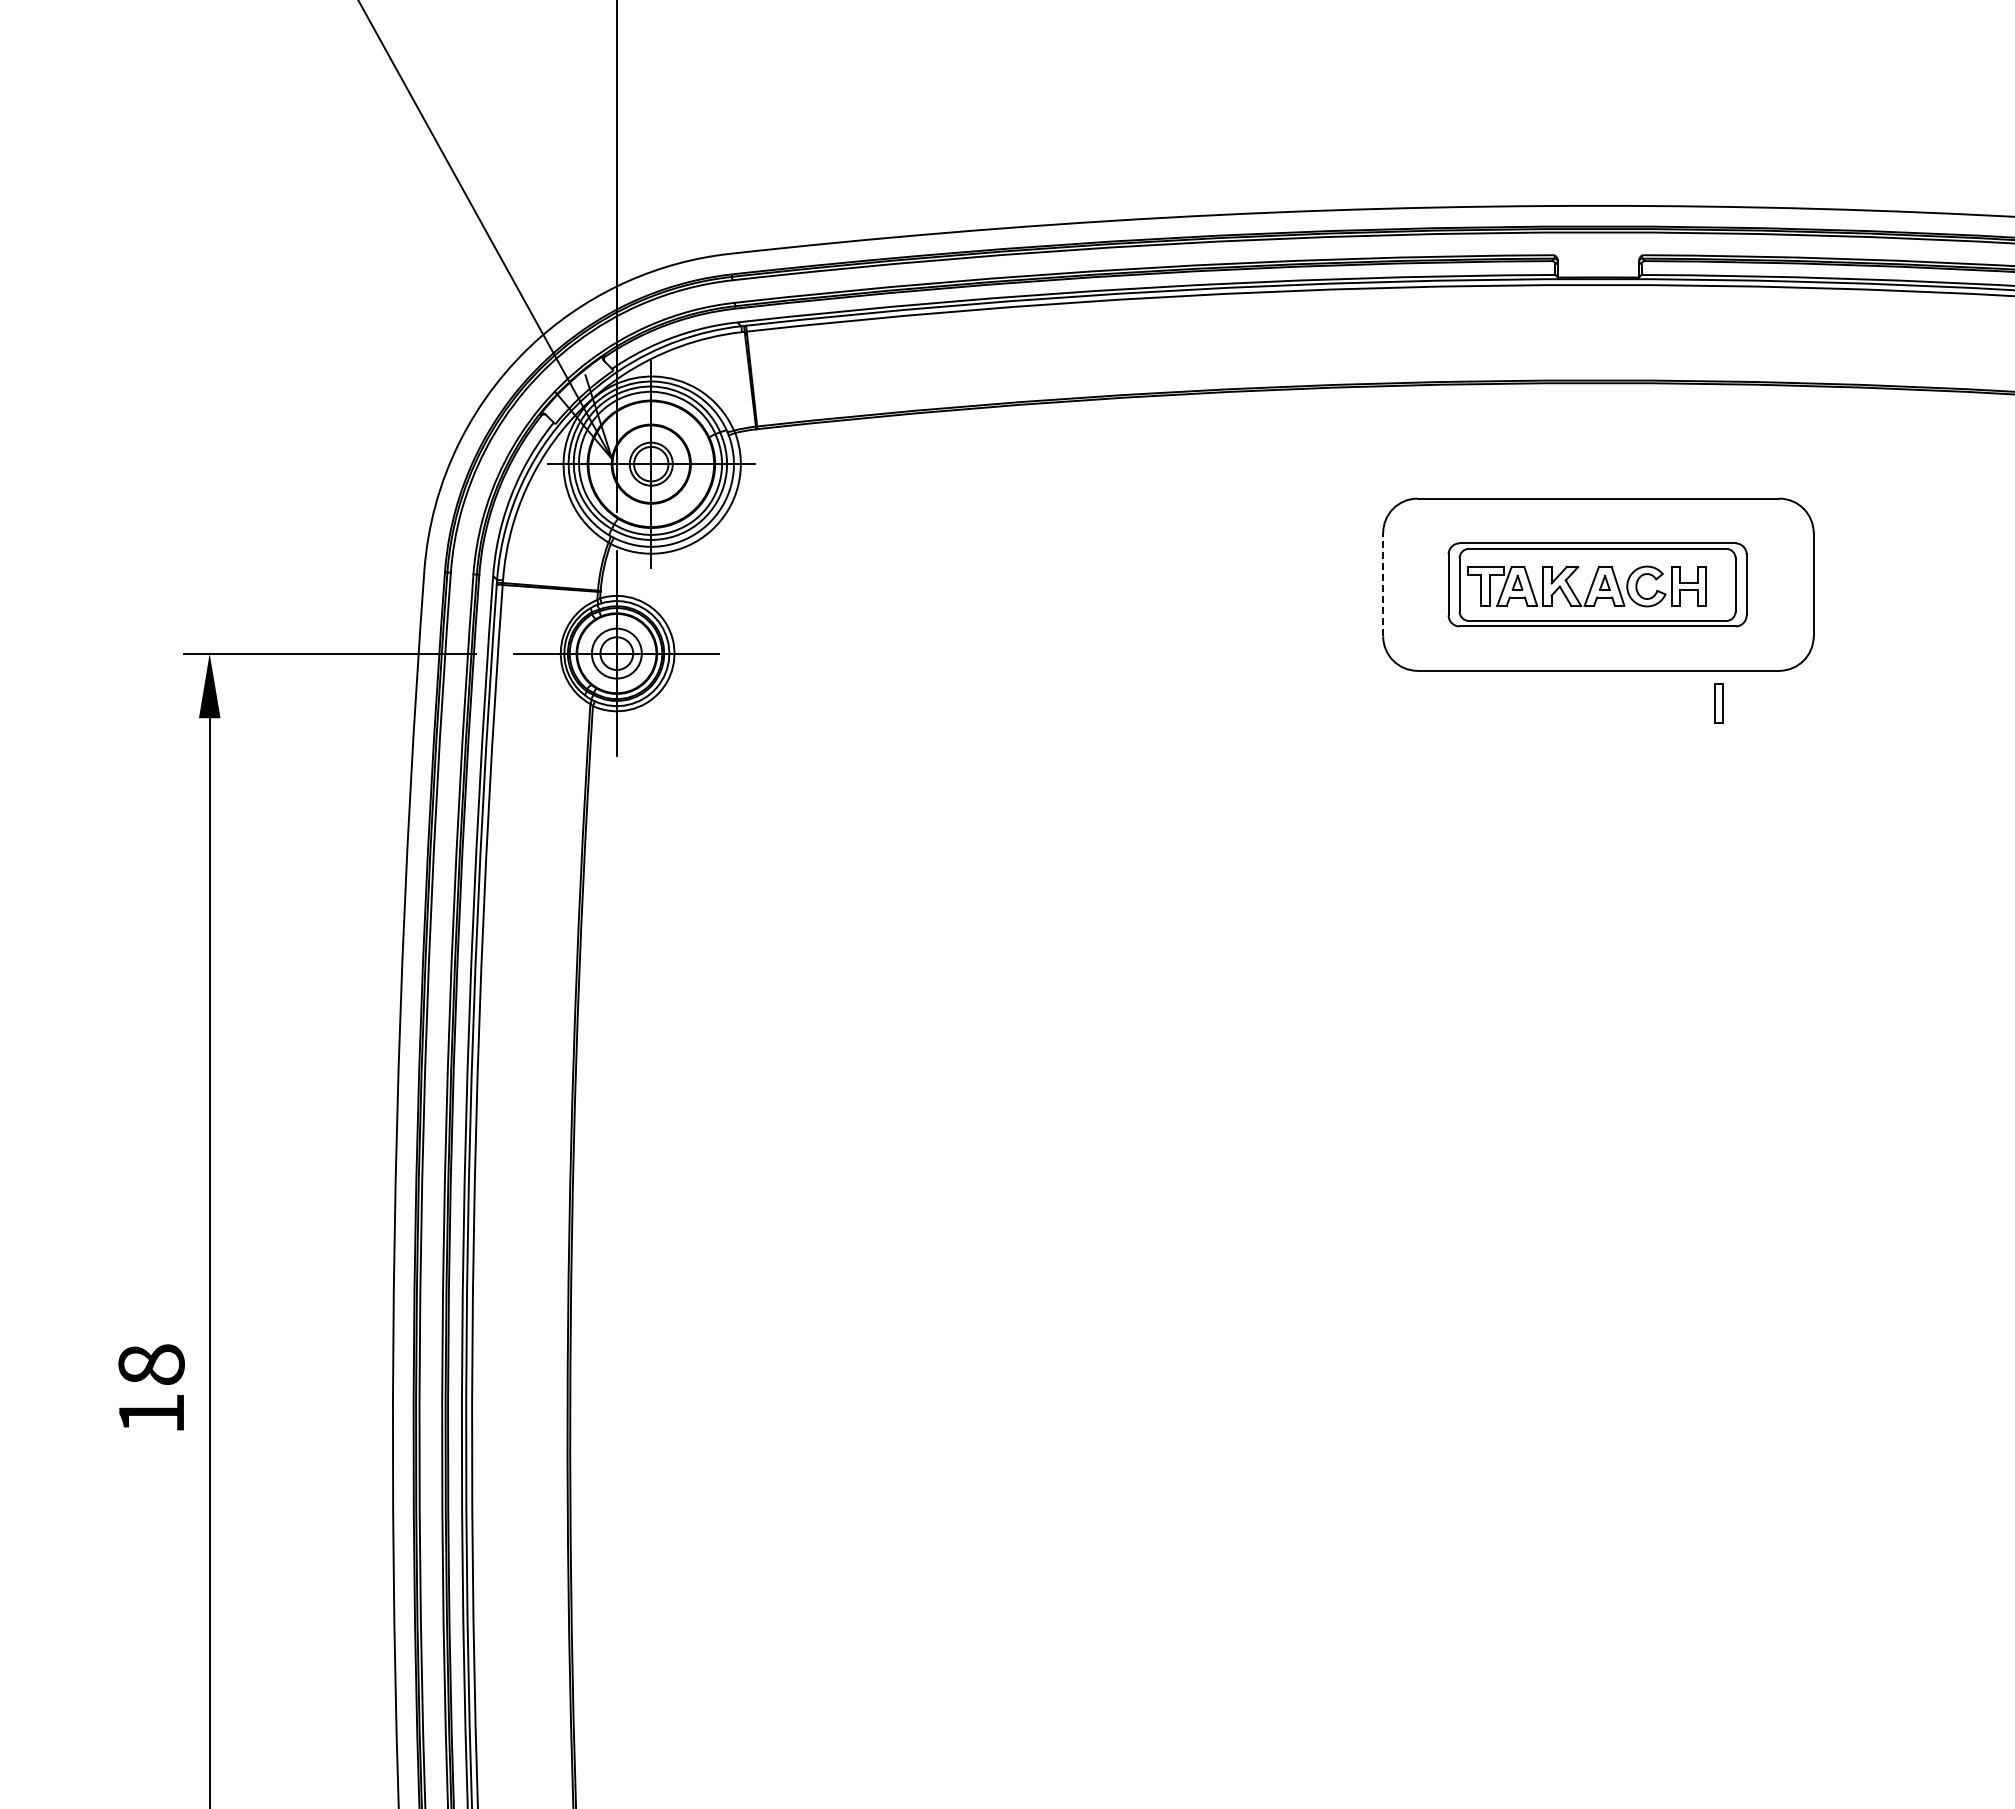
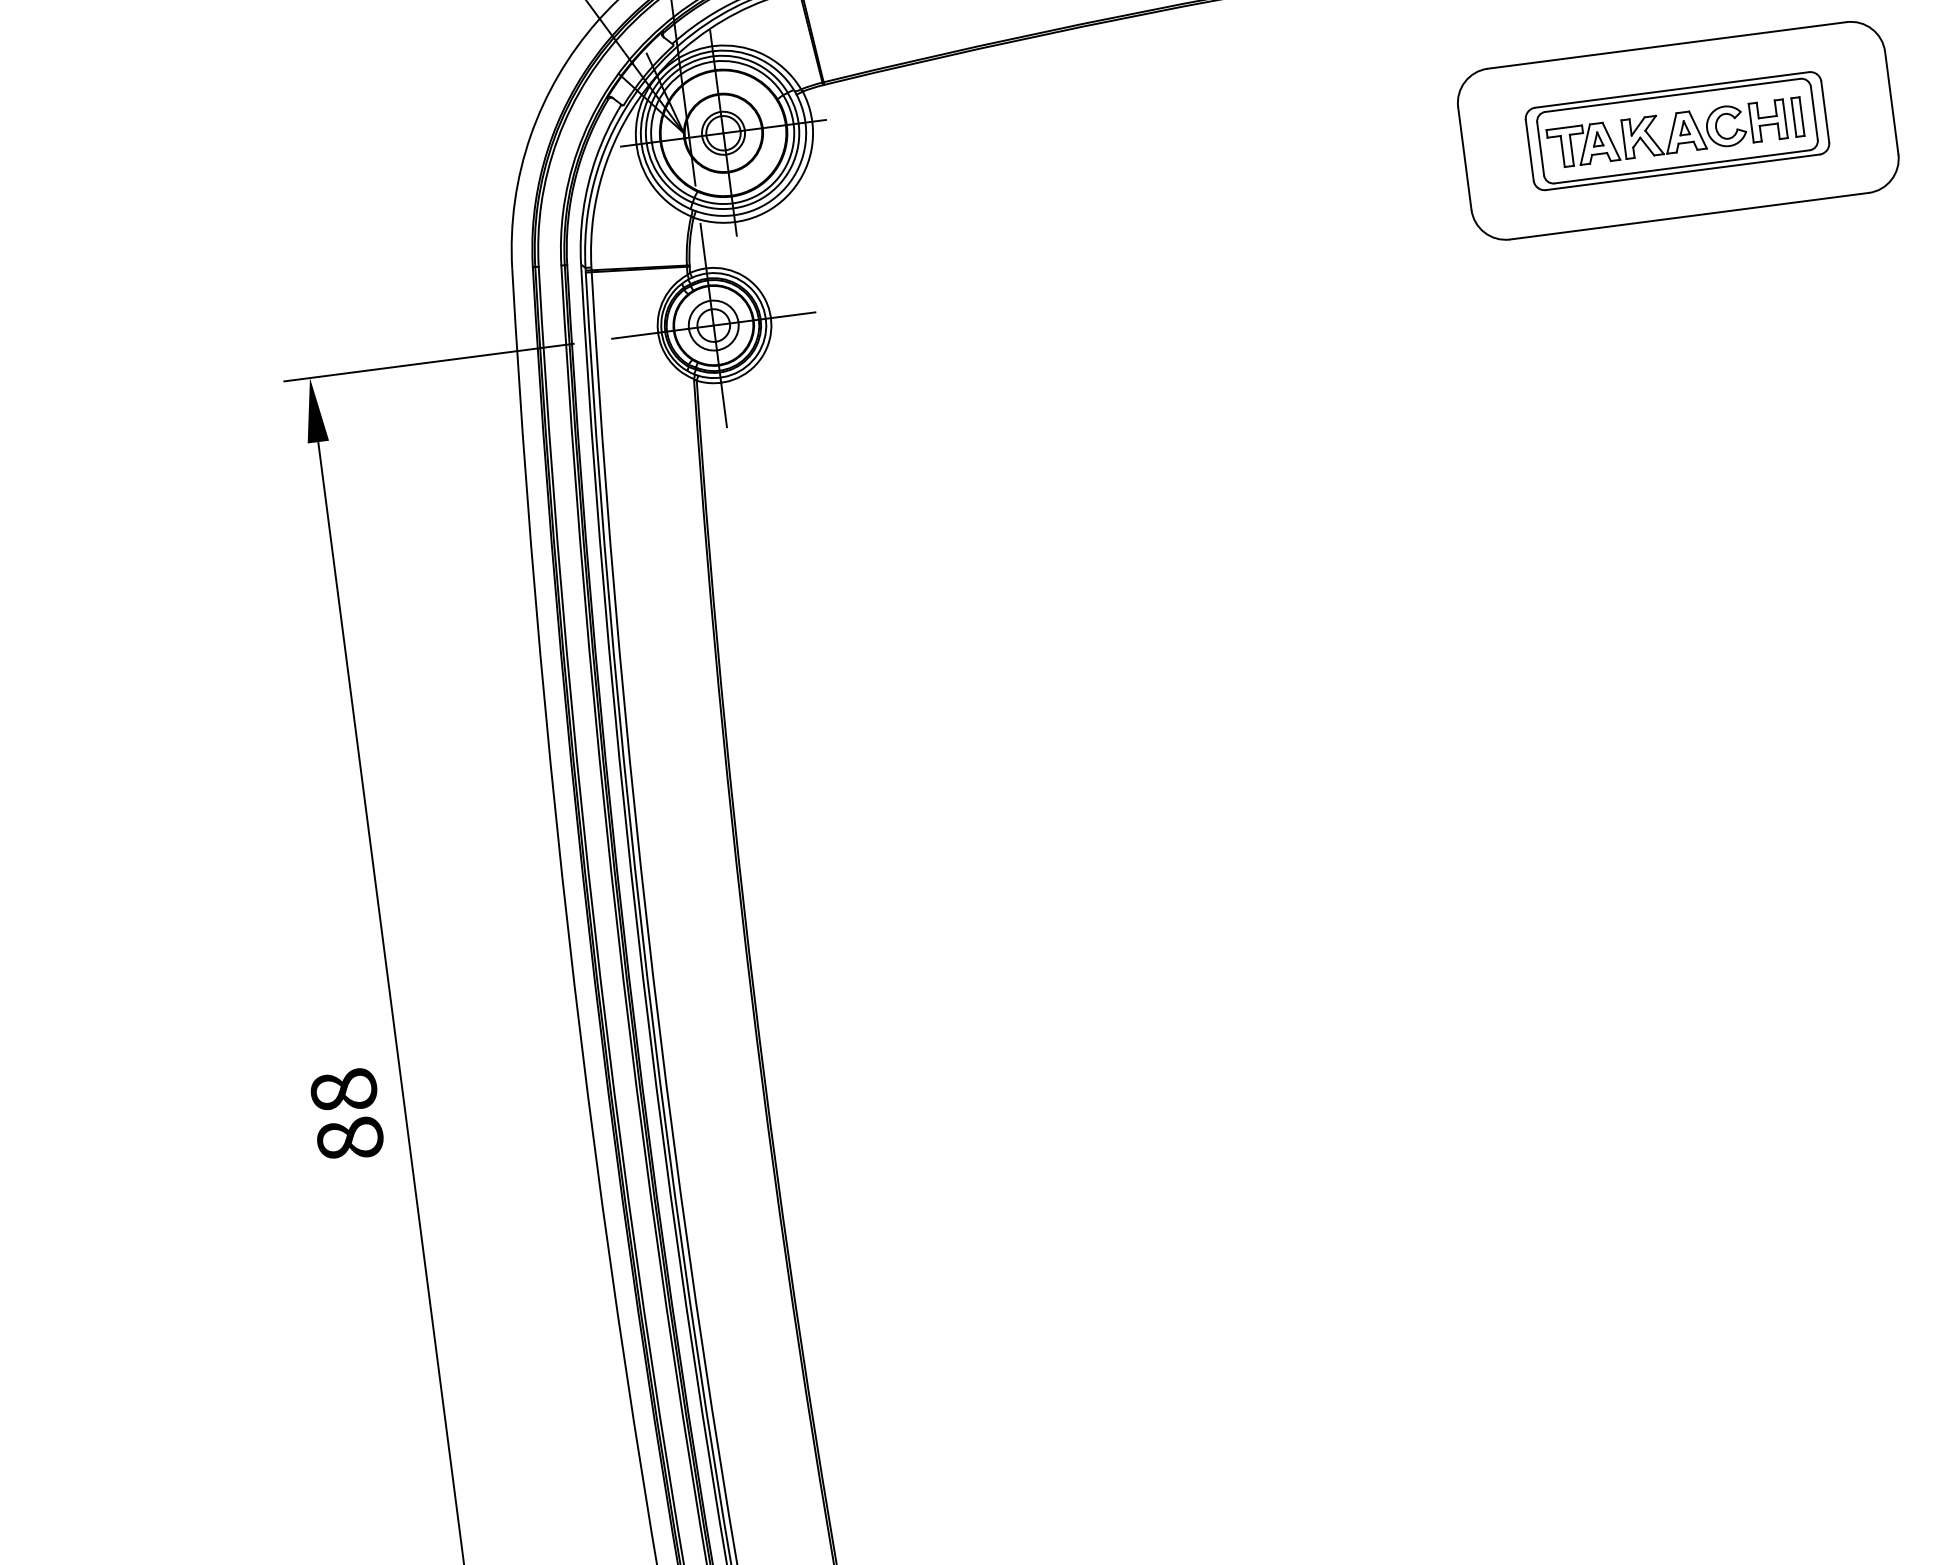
line: (1383, 584) -> (1465, 158), dashed -> solid
part: (1718, 703) -> (1797, 117), moved
text: (151, 1413) -> (350, 1139), 18 -> 88

